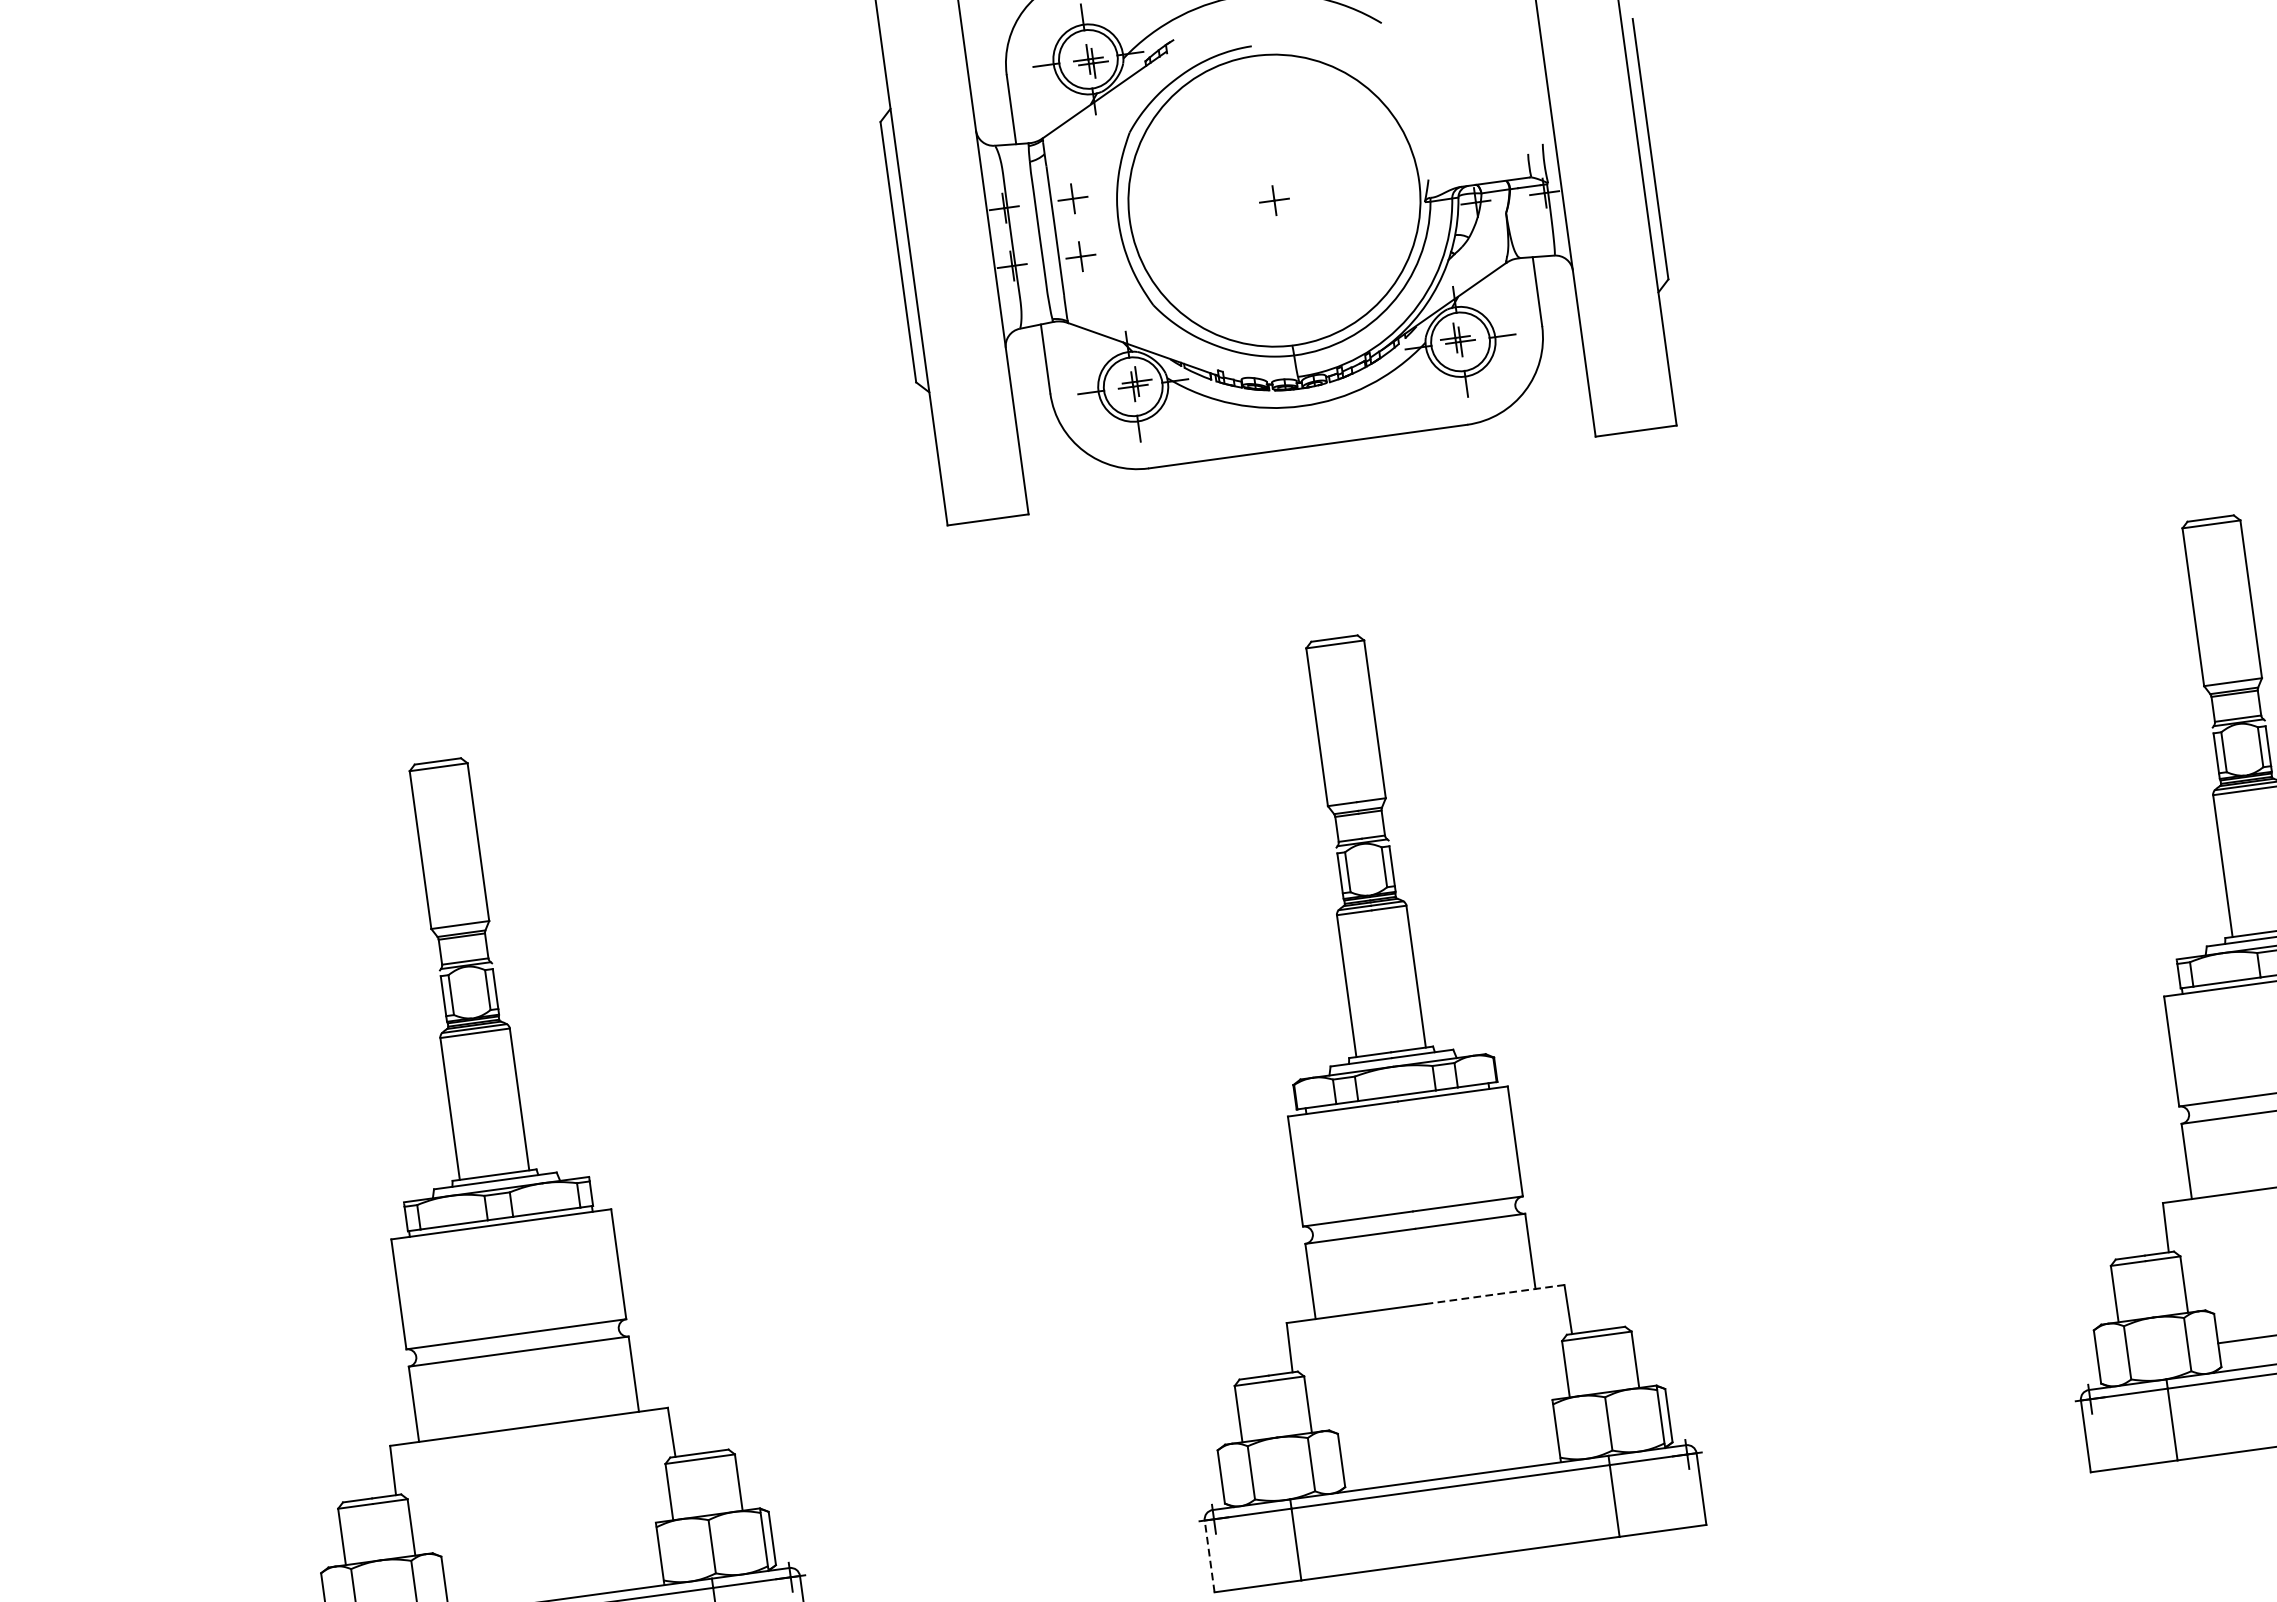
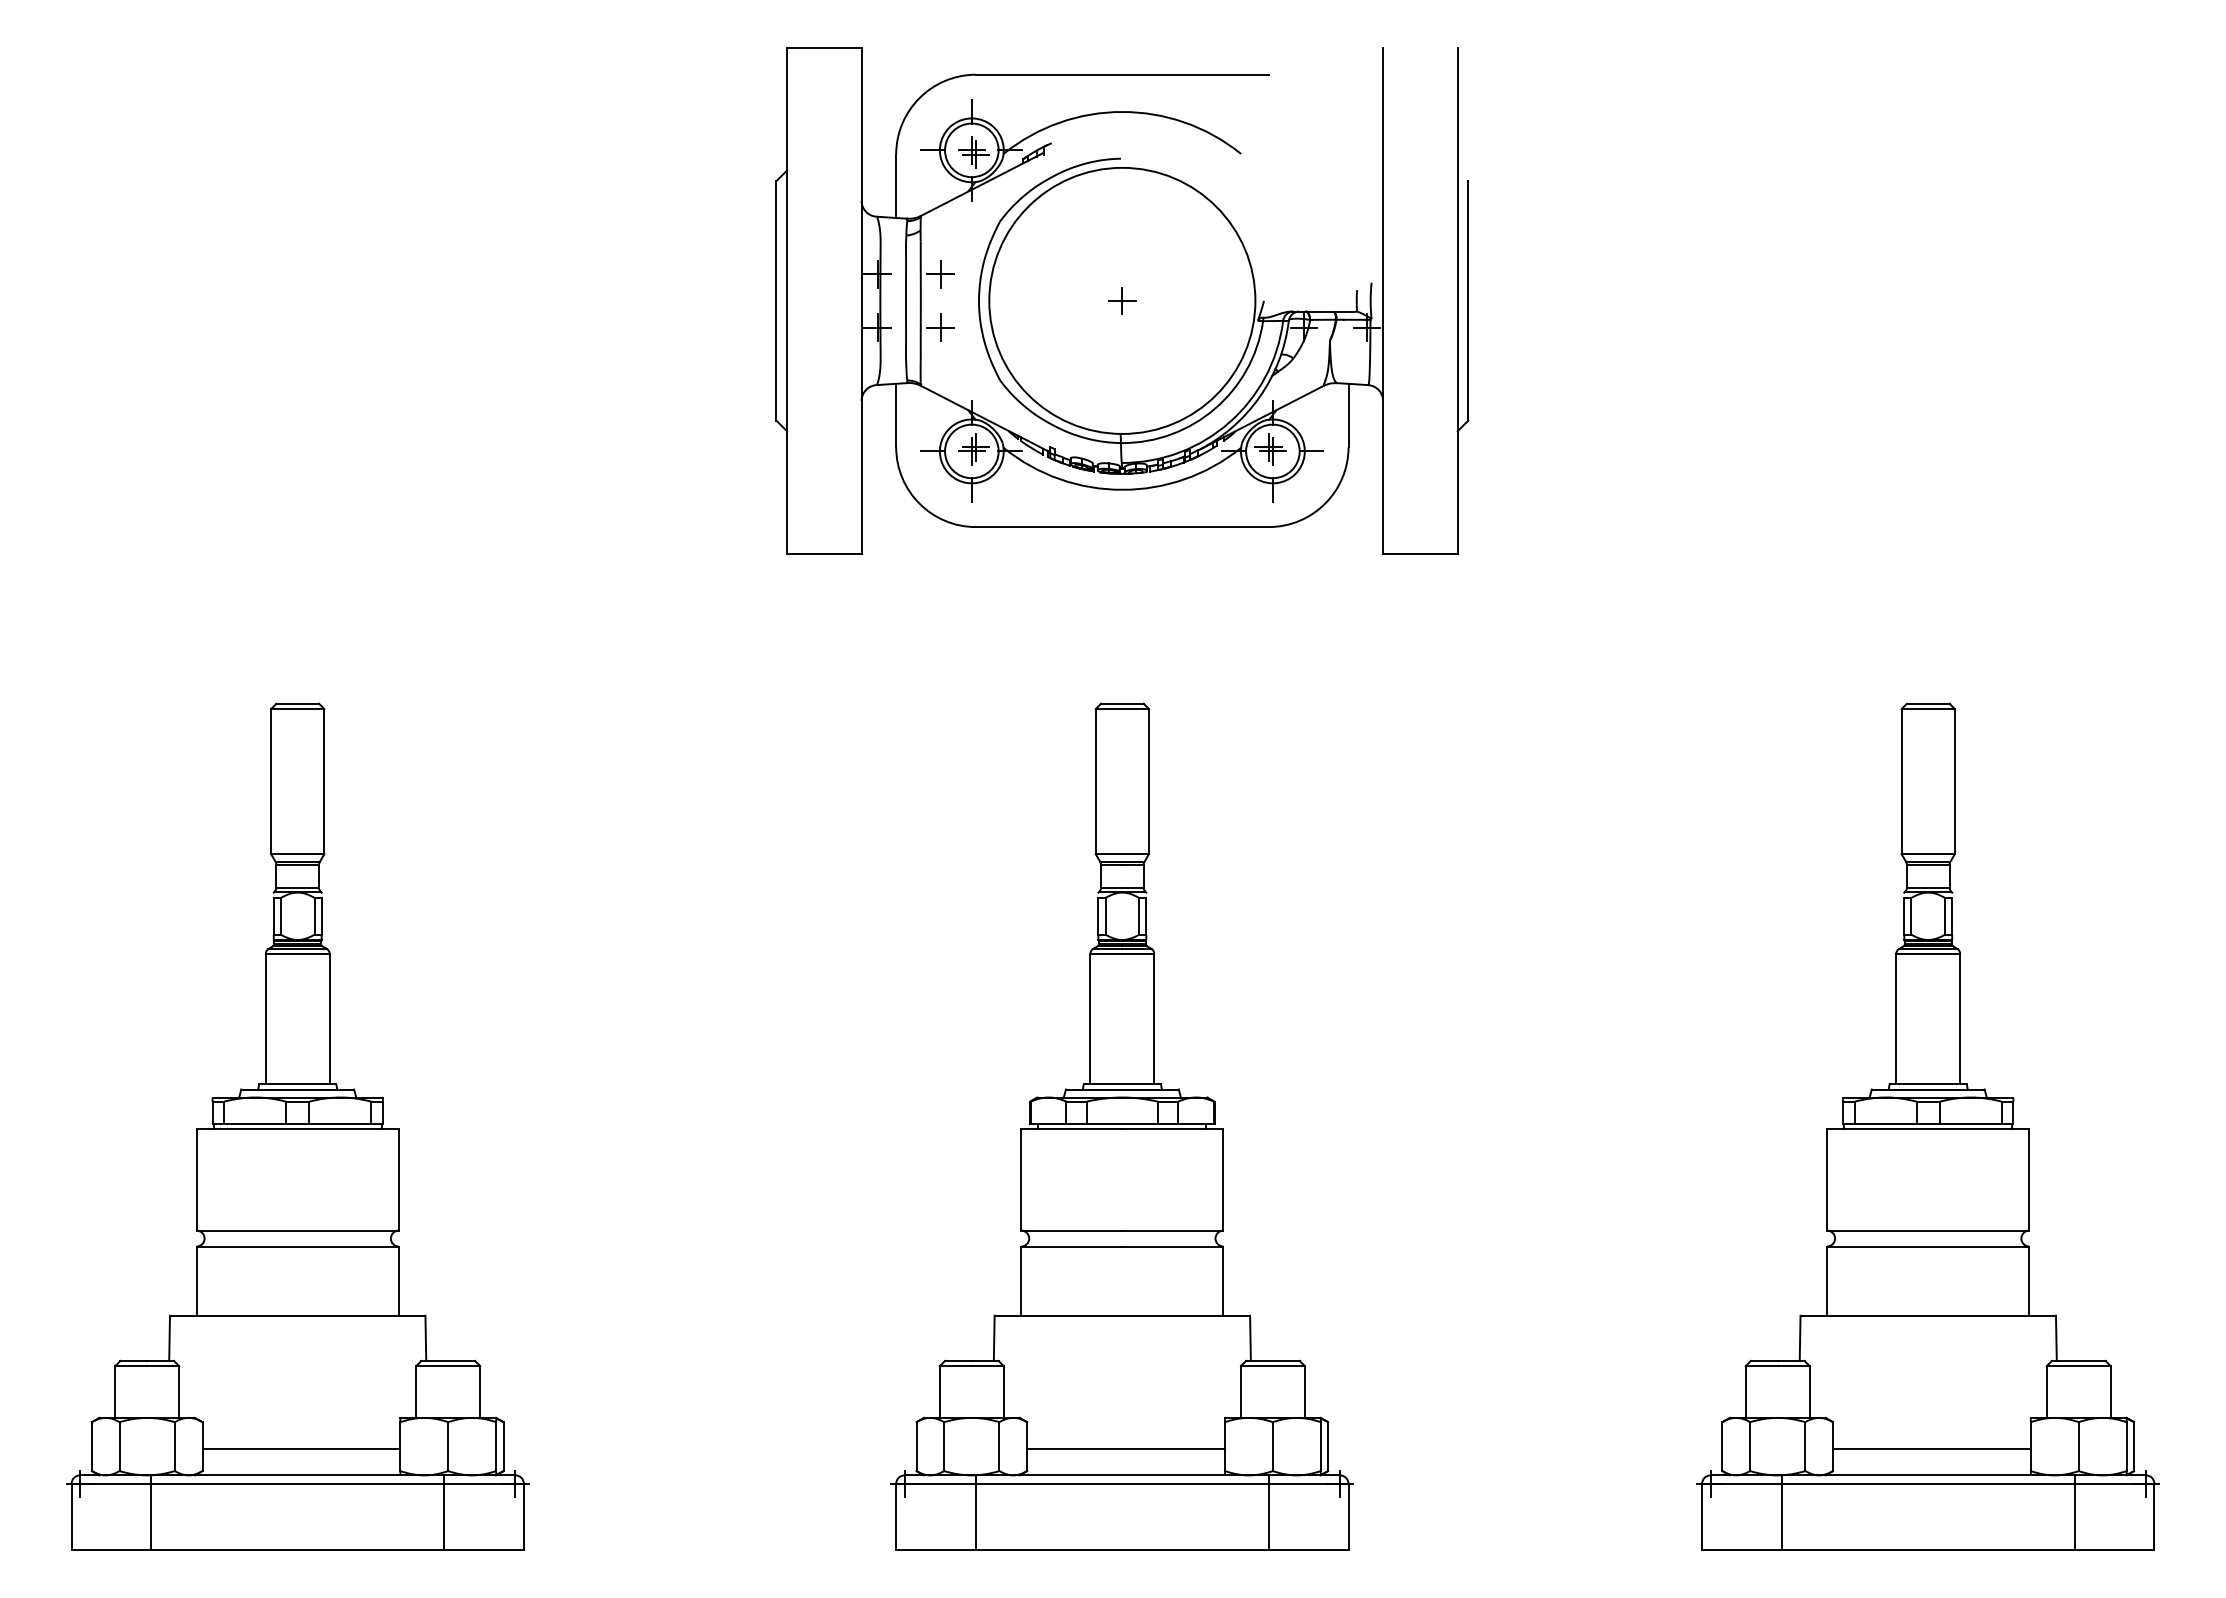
line: (1495, 1294) -> (1186, 1315), dashed -> solid
line: (1450, 1448) -> (1126, 1449), added
line: (1209, 1555) -> (896, 1516), dashed -> solid
line: (553, 1571) -> (301, 1449), added

